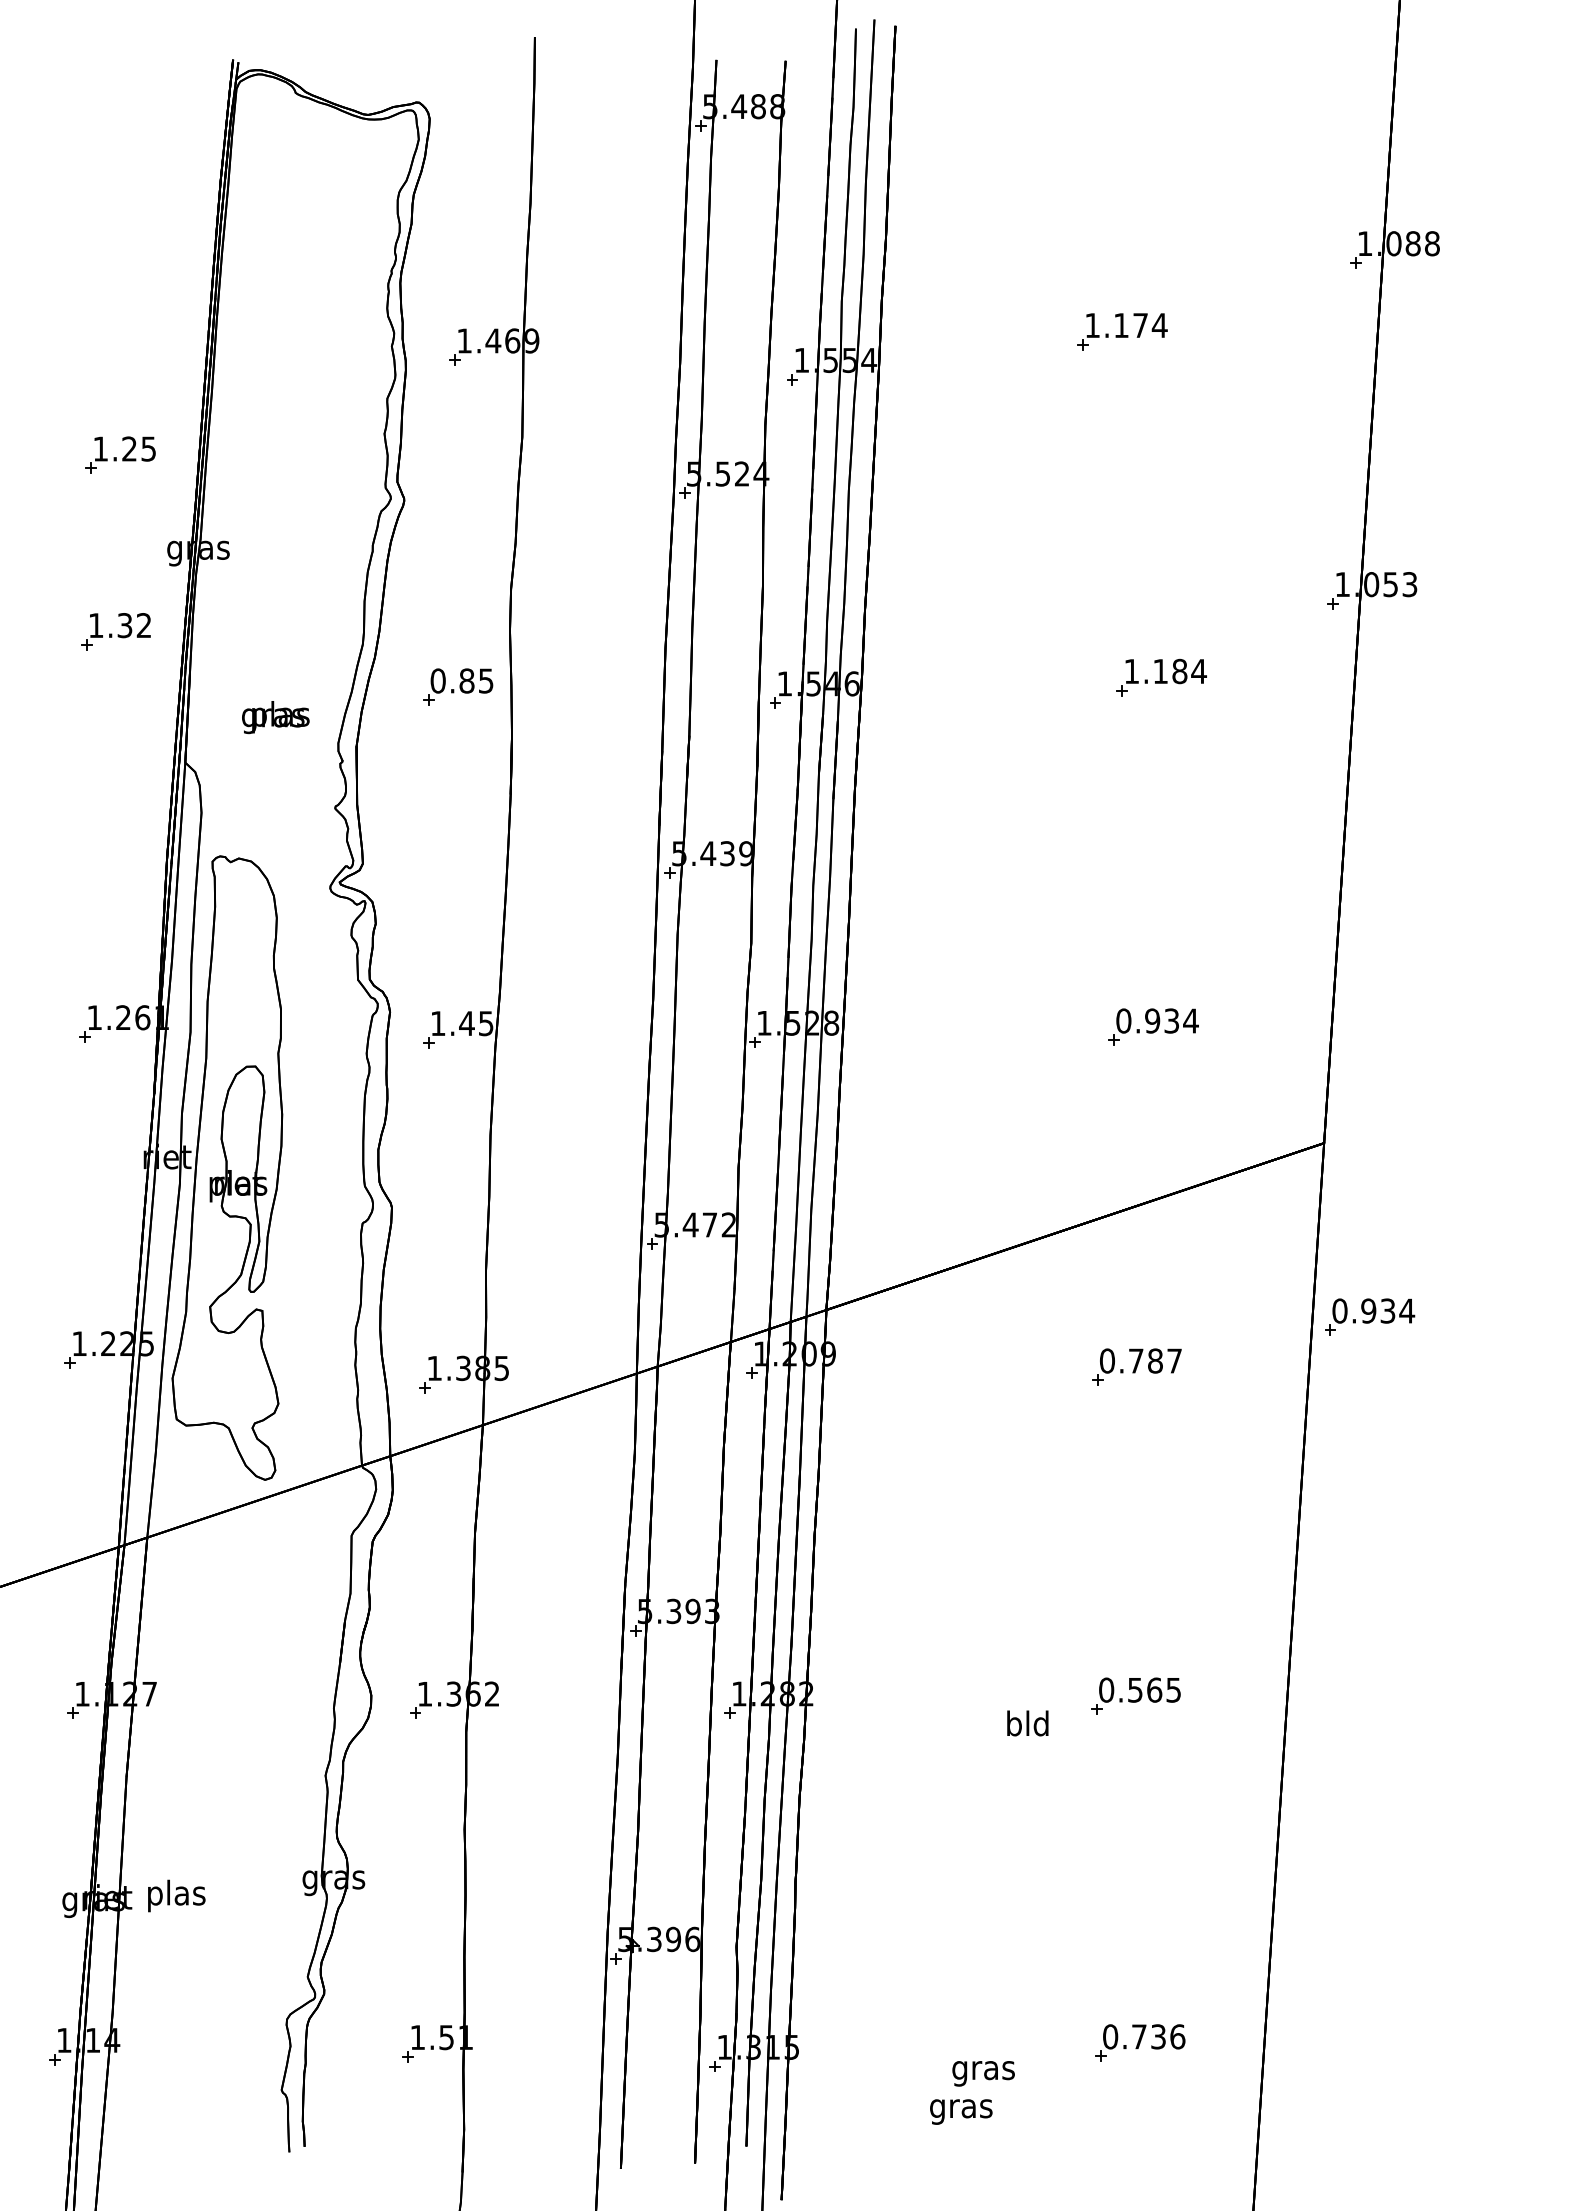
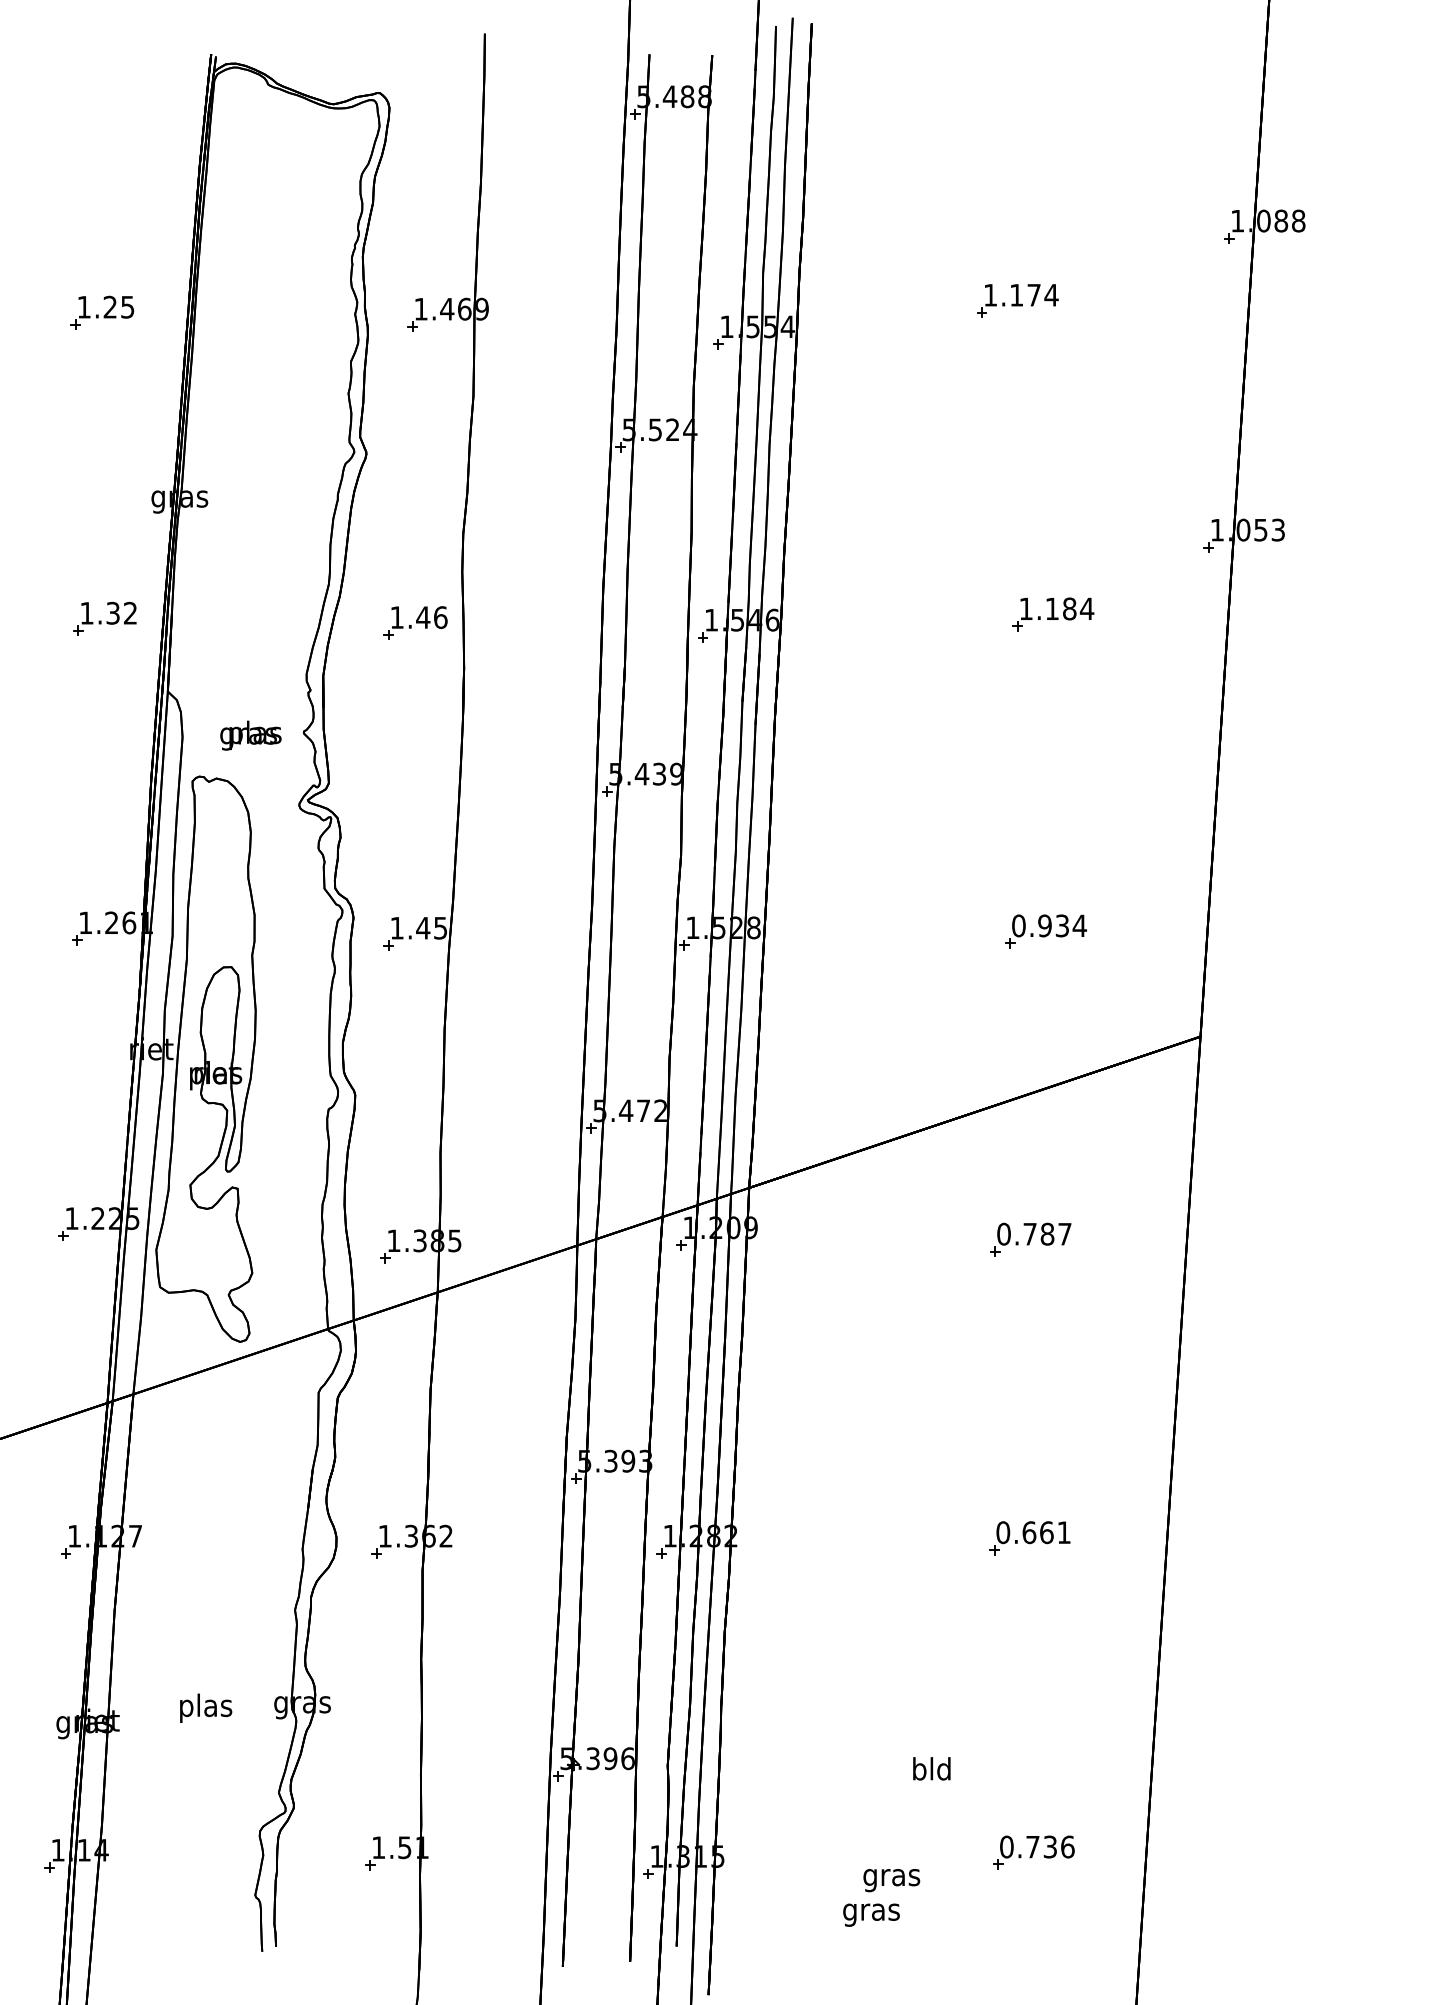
part: (120, 454) -> (102, 312), moved
part: (115, 631) -> (104, 618), moved
text: (461, 680) -> (418, 617), 0.85 -> 1.46
text: (275, 717) -> (250, 735), moved
part: (1369, 1317) -> (1241, 1194), removed
text: (1154, 1689) -> (1046, 1532), 0.565 -> 0.661
text: (1027, 1723) -> (931, 1768), moved
text: (177, 1895) -> (206, 1707), moved

